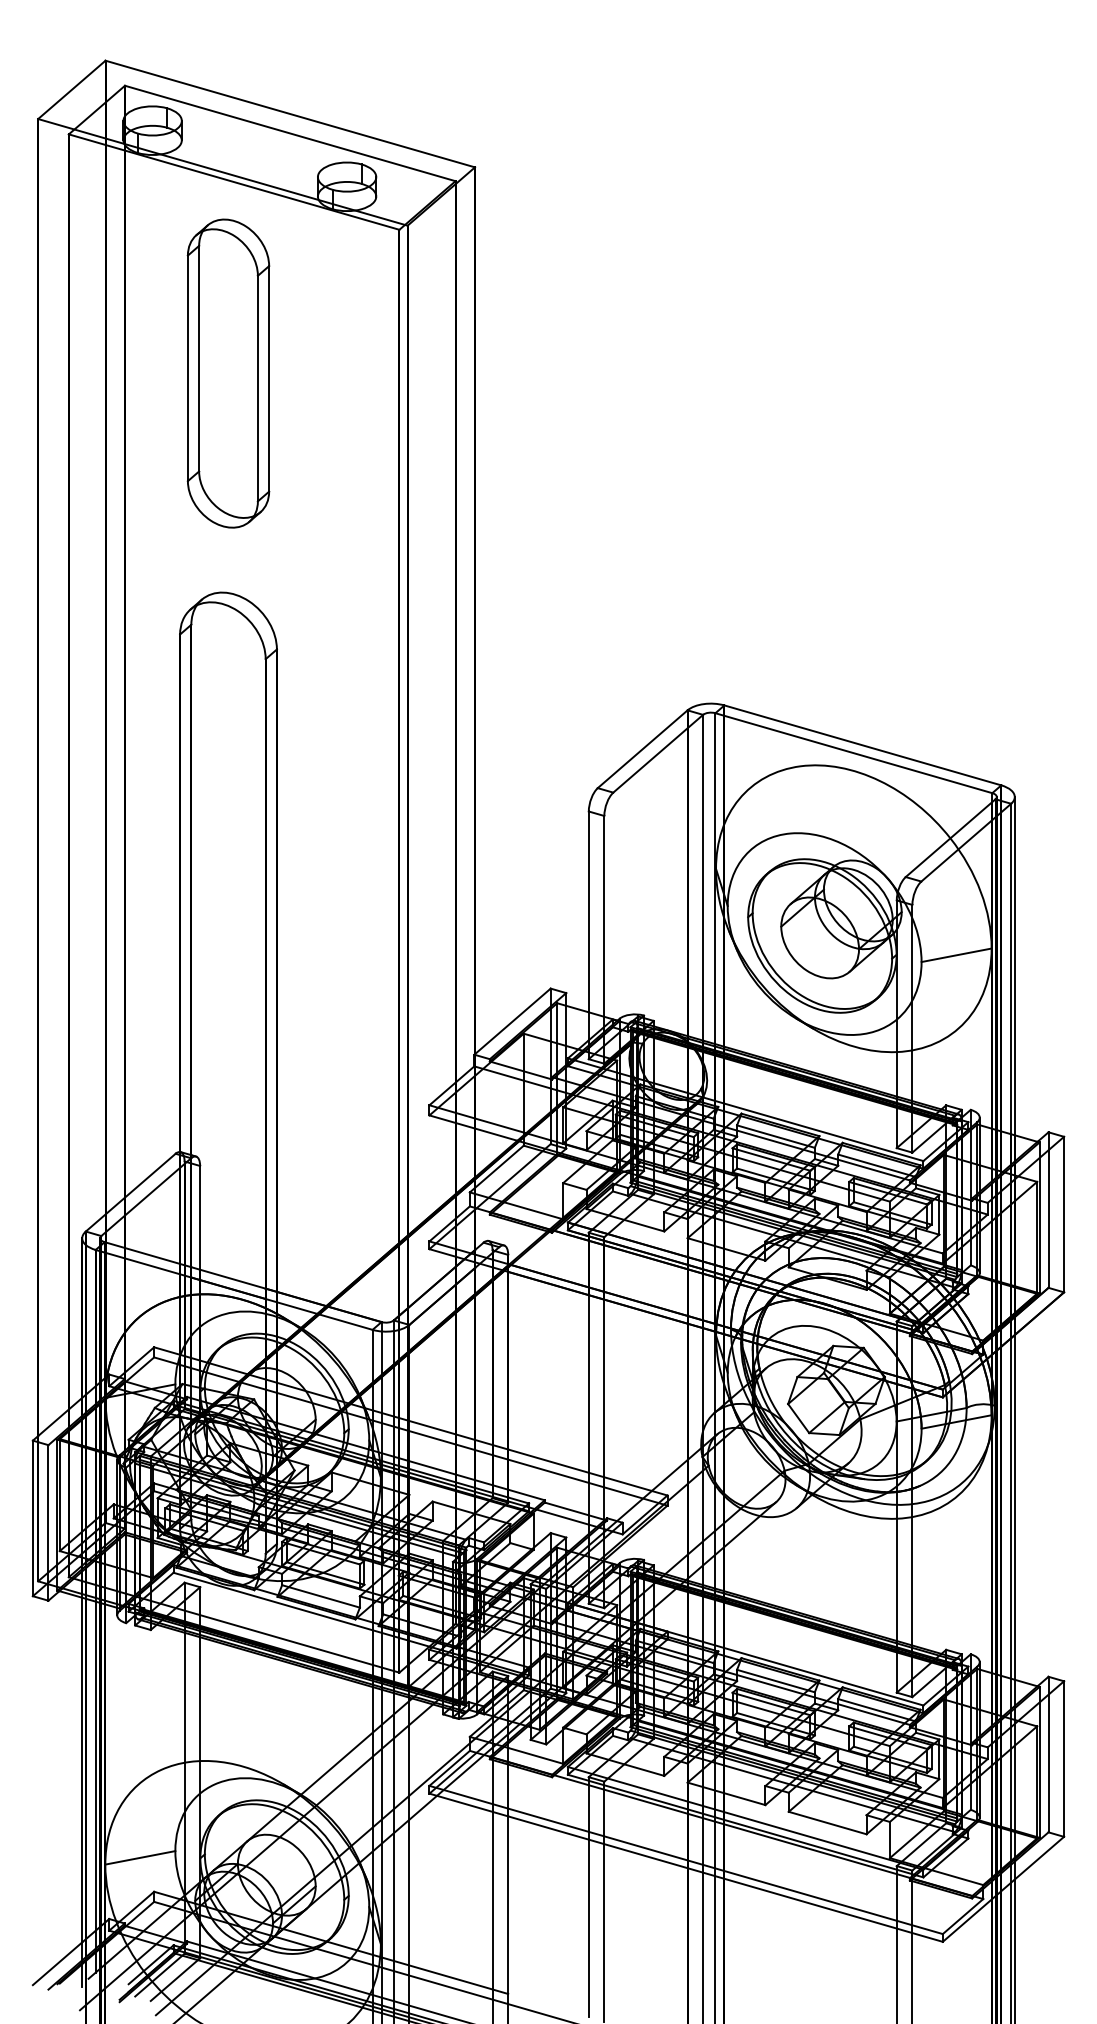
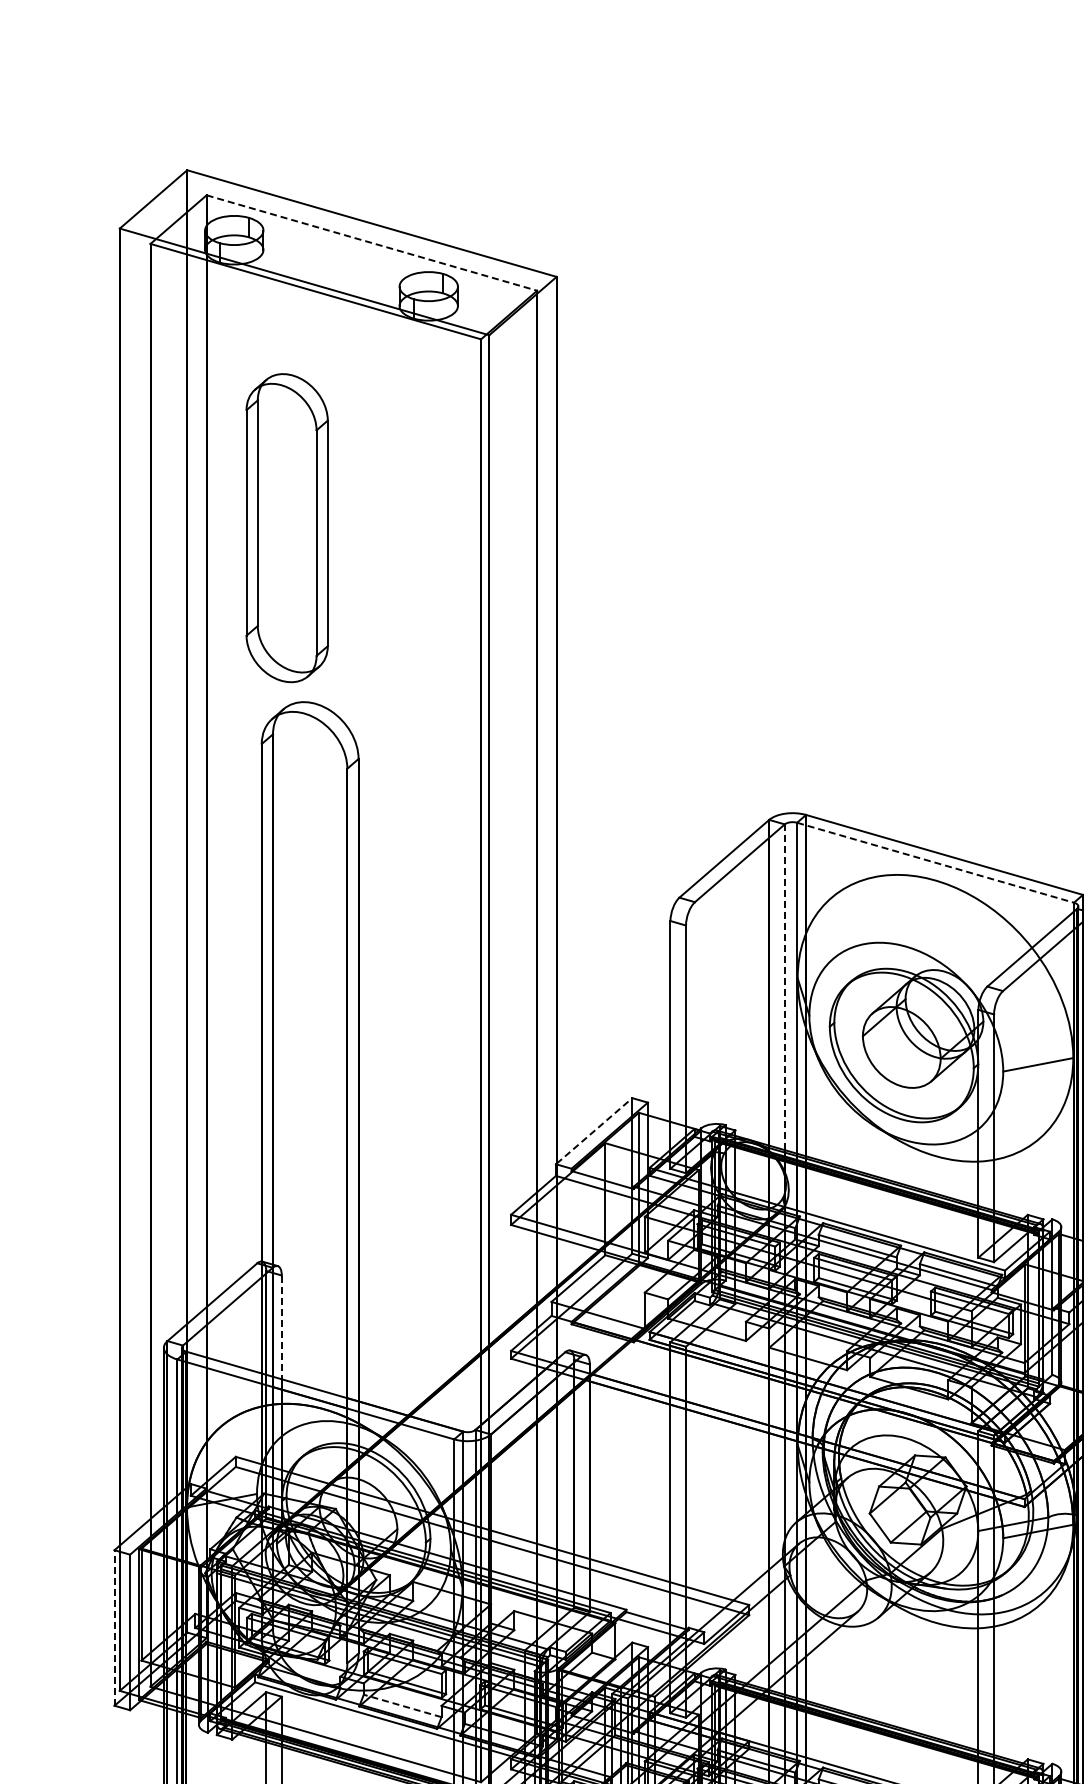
line: (290, 133) -> (372, 243), solid -> dashed
part: (228, 373) -> (287, 528), moved
line: (854, 753) -> (936, 863), solid -> dashed
line: (703, 877) -> (785, 987), solid -> dashed
line: (513, 1021) -> (595, 1131), solid -> dashed
line: (200, 1217) -> (282, 1327), solid -> dashed
line: (32, 1518) -> (114, 1628), solid -> dashed
line: (320, 1596) -> (402, 1706), solid -> dashed

